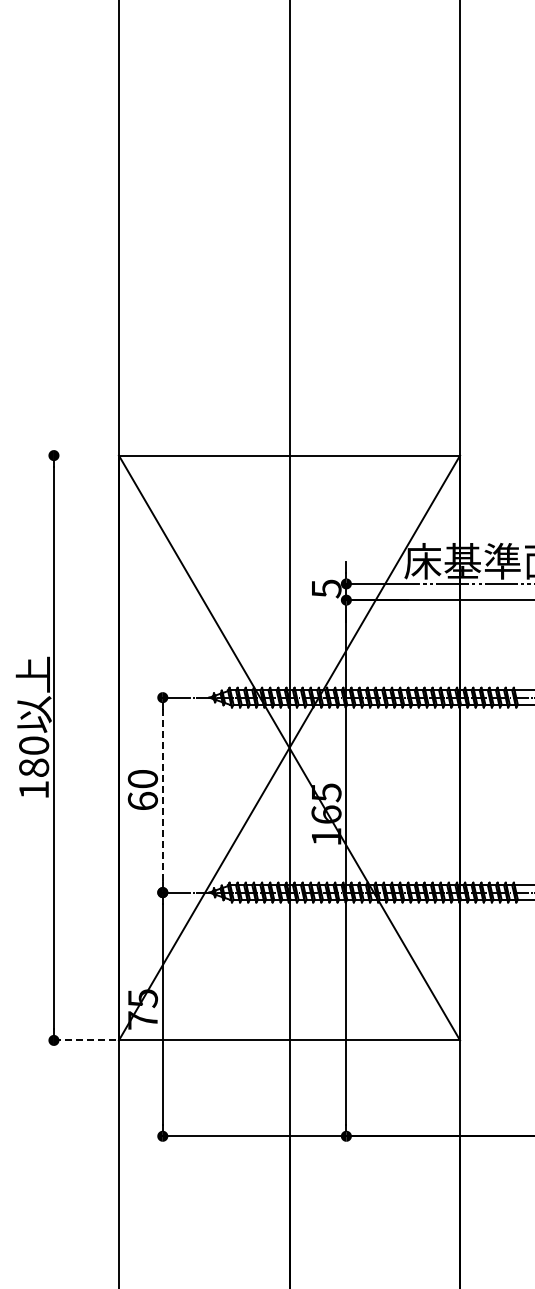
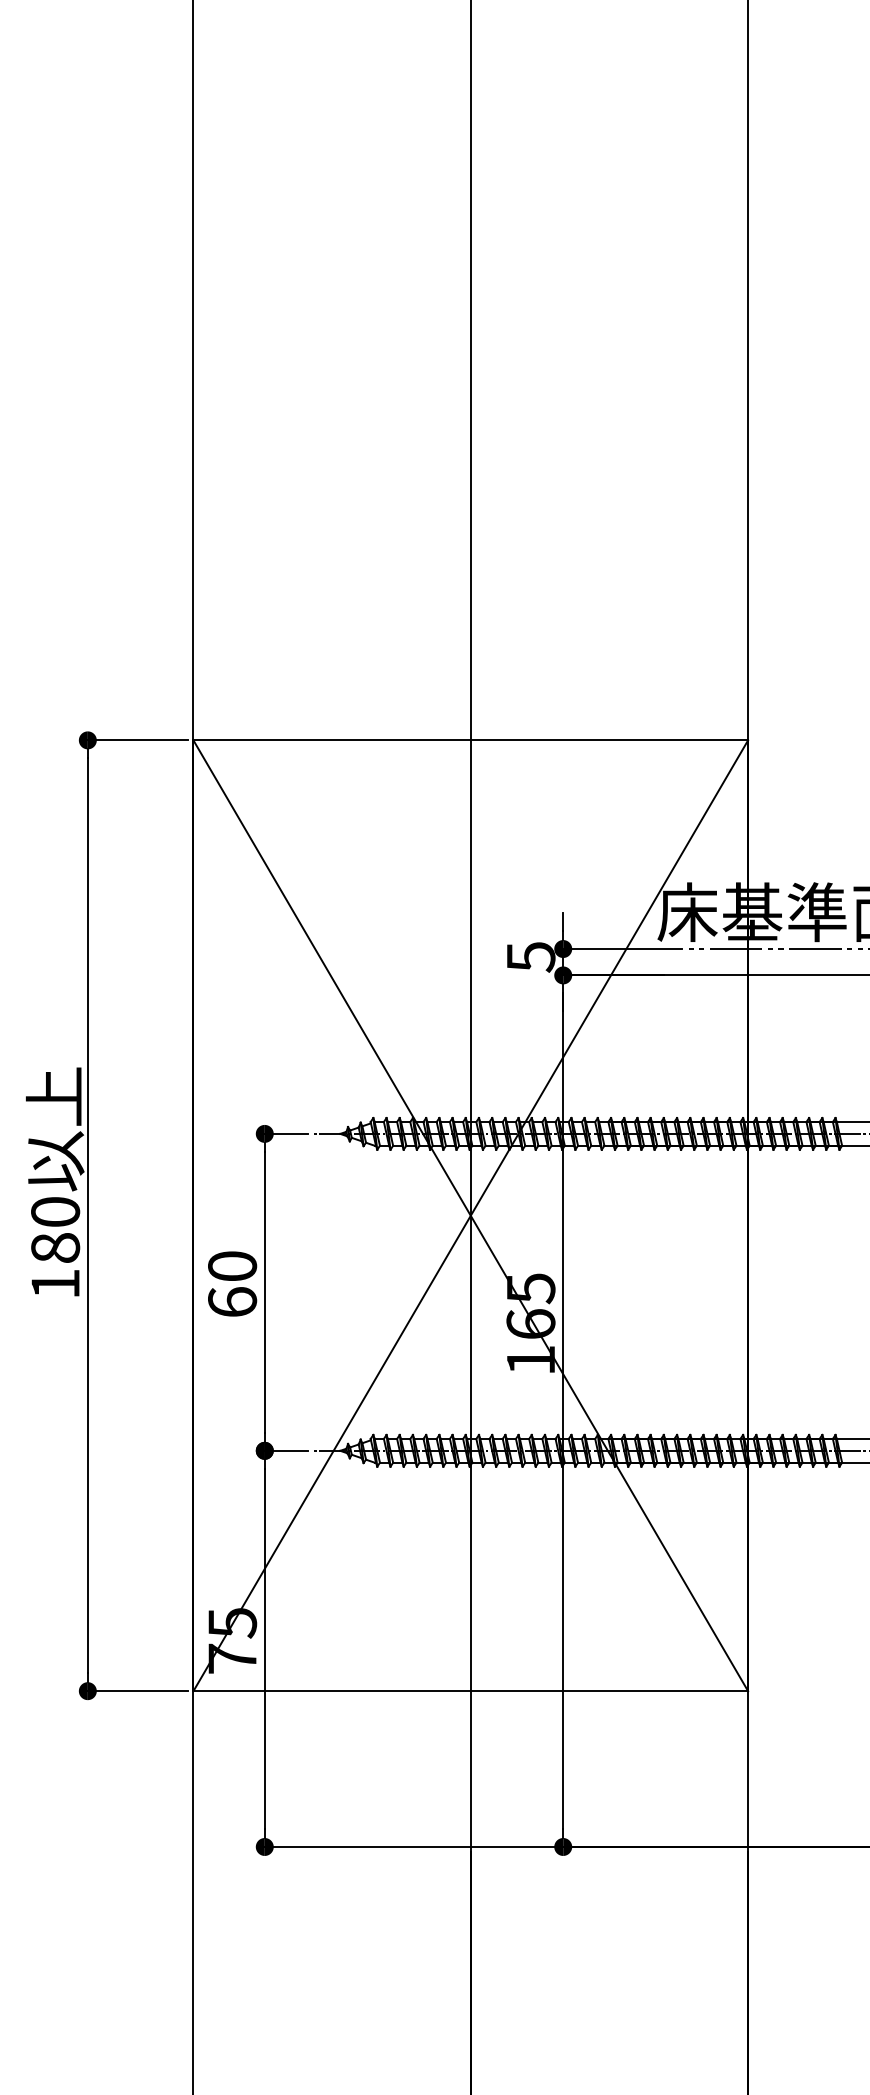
line: (82, 455) -> (134, 740), added
line: (162, 795) -> (264, 1292), dashed -> solid
line: (82, 1040) -> (134, 1691), dashed -> solid

